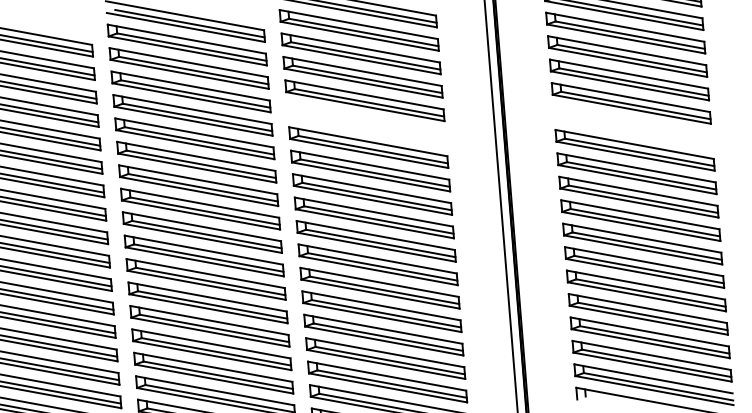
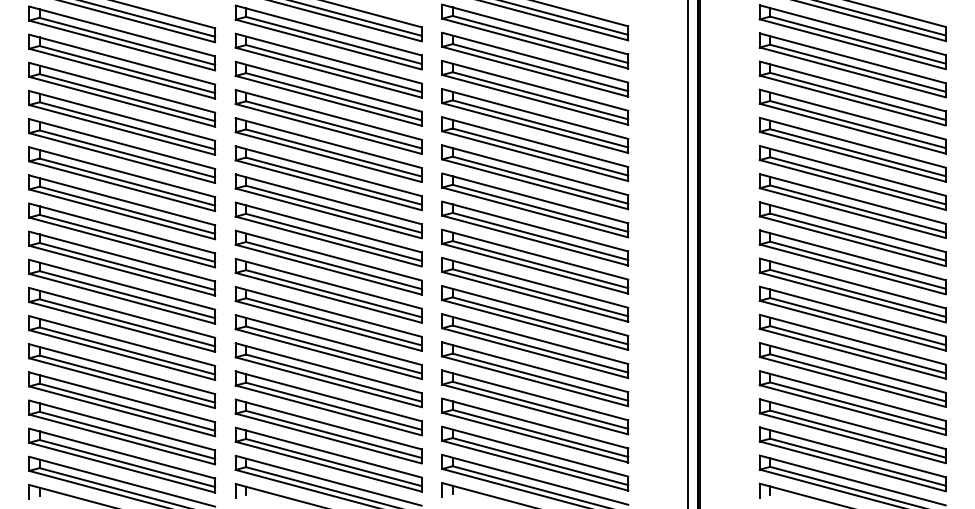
part: (367, 124) -> (535, 149), added
part: (632, 126) -> (852, 177), added

